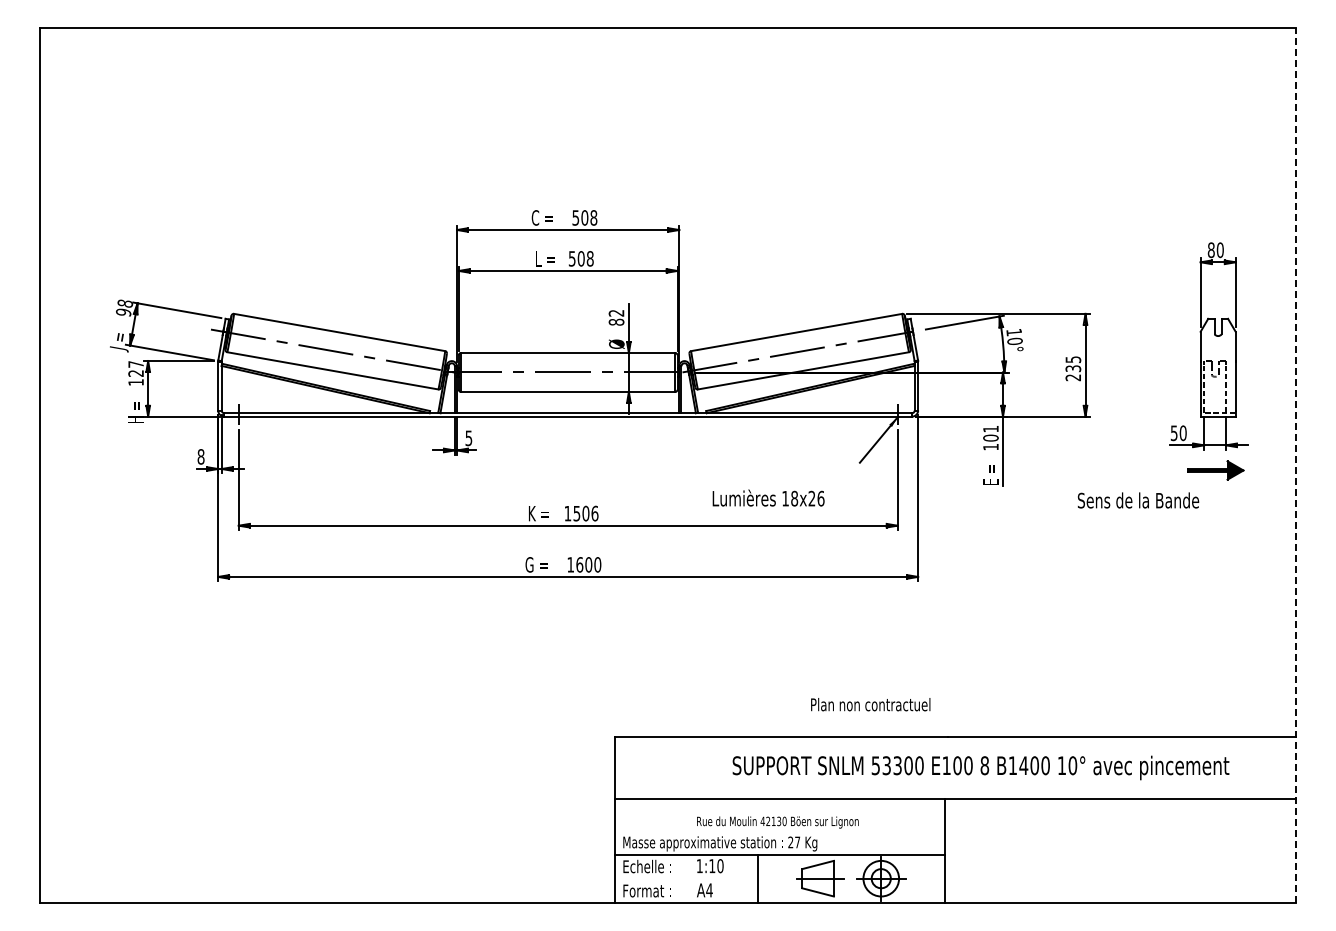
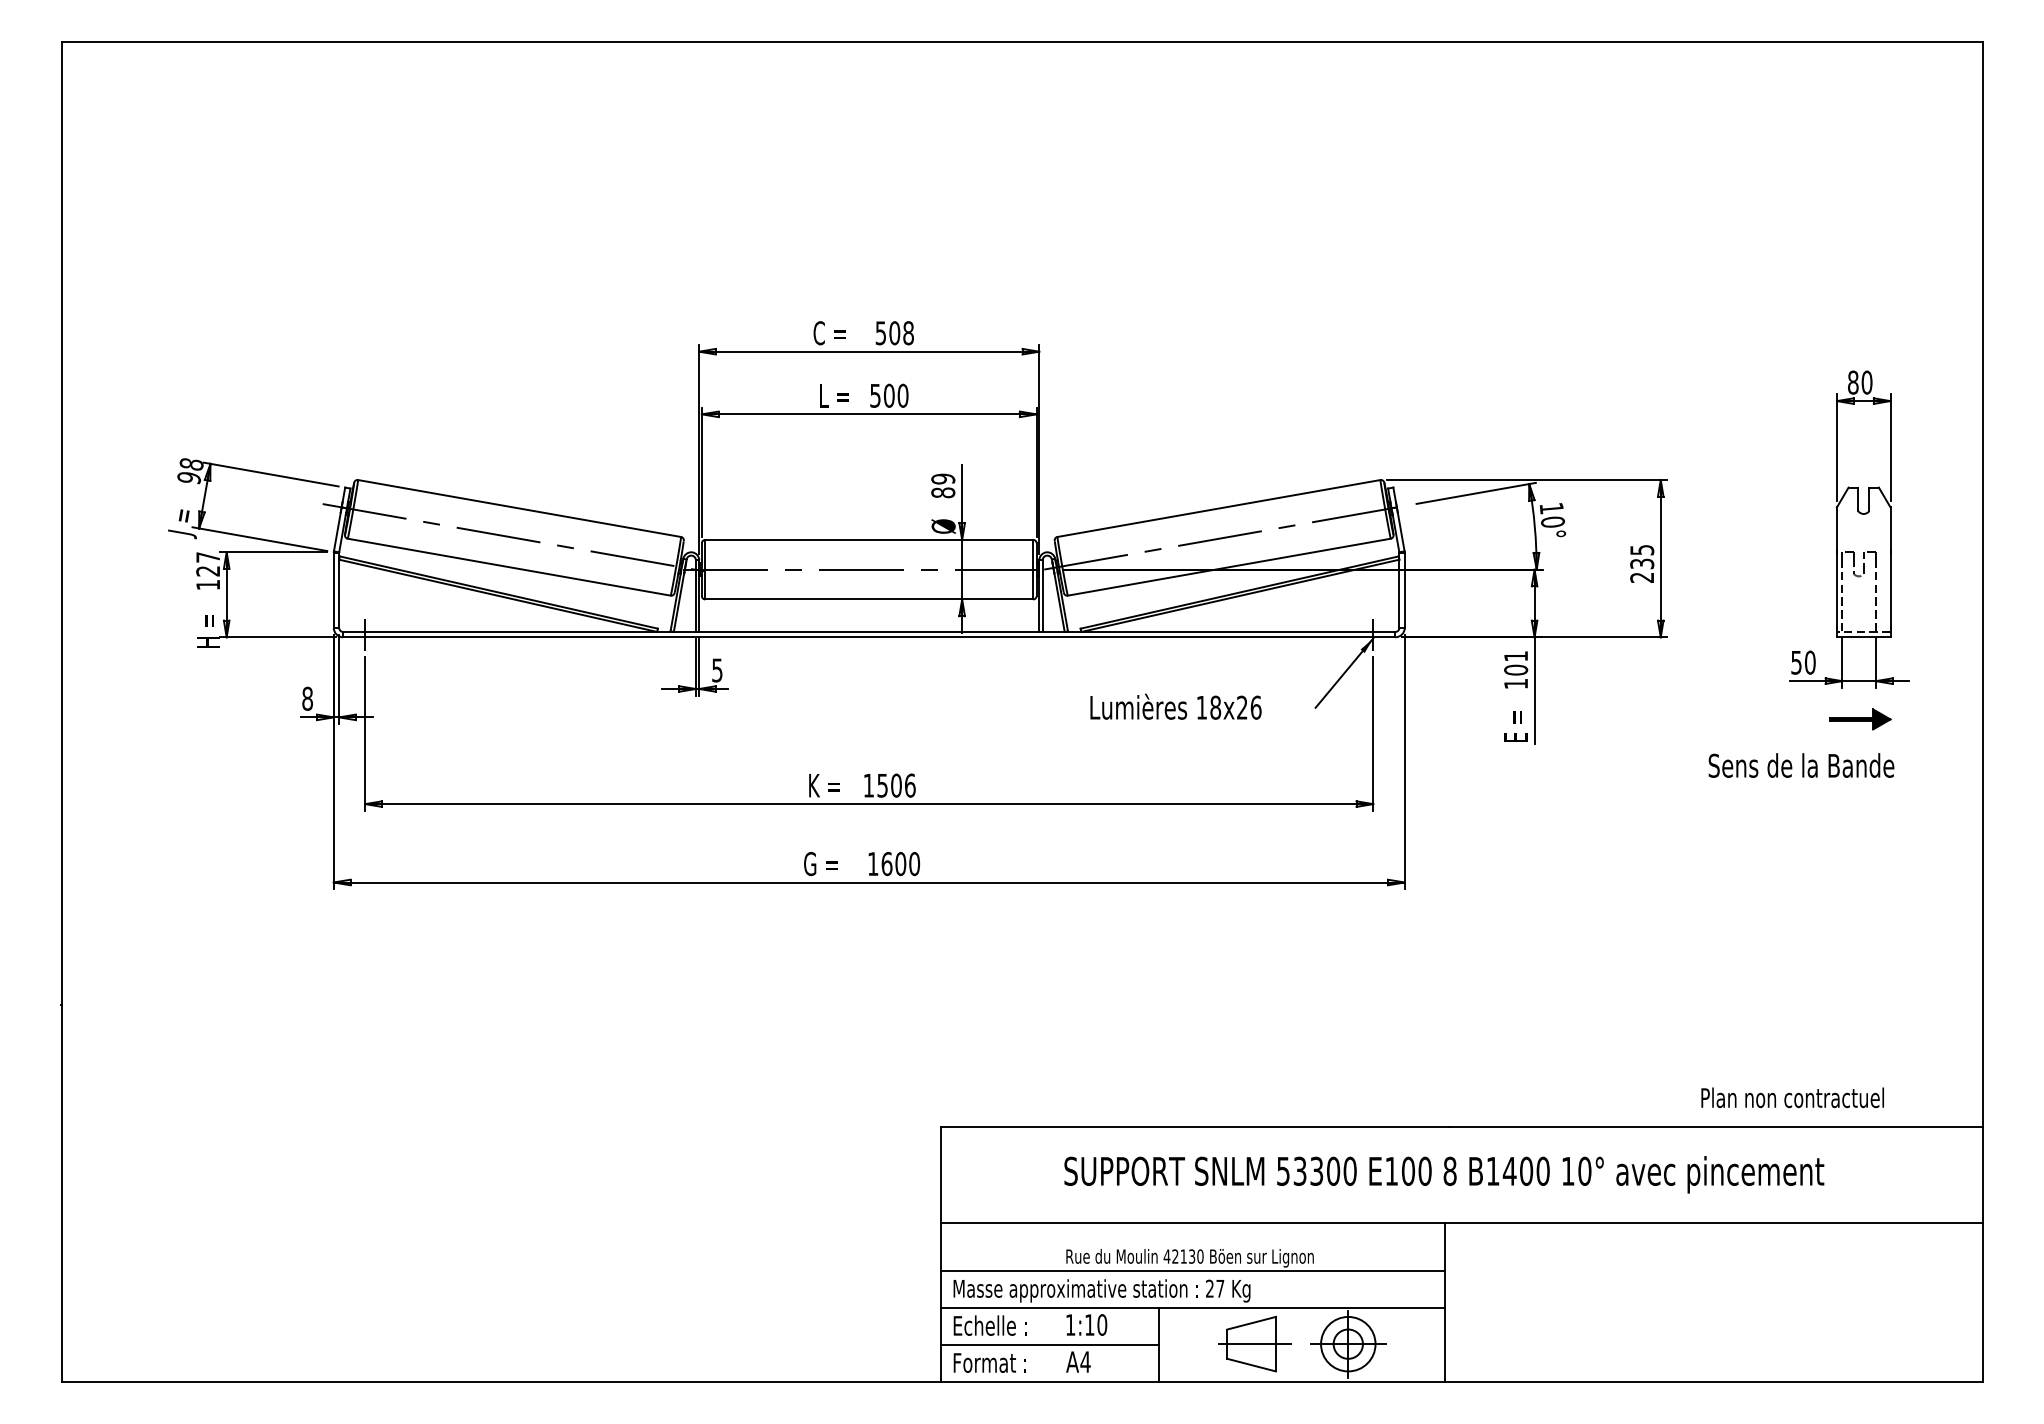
text: (589, 258) -> (901, 395), 508 -> 500
text: (616, 312) -> (943, 477), 82 -> 89
line: (1295, 465) -> (1982, 712), dashed -> solid
part: (1215, 469) -> (1859, 718), size x0.71
text: (768, 497) -> (1175, 705), moved
text: (1138, 500) -> (1801, 765), moved
text: (870, 704) -> (1792, 1097), moved
text: (980, 767) -> (1443, 1174), moved
line: (779, 831) -> (1192, 1271), added
line: (686, 879) -> (1050, 1345), added

